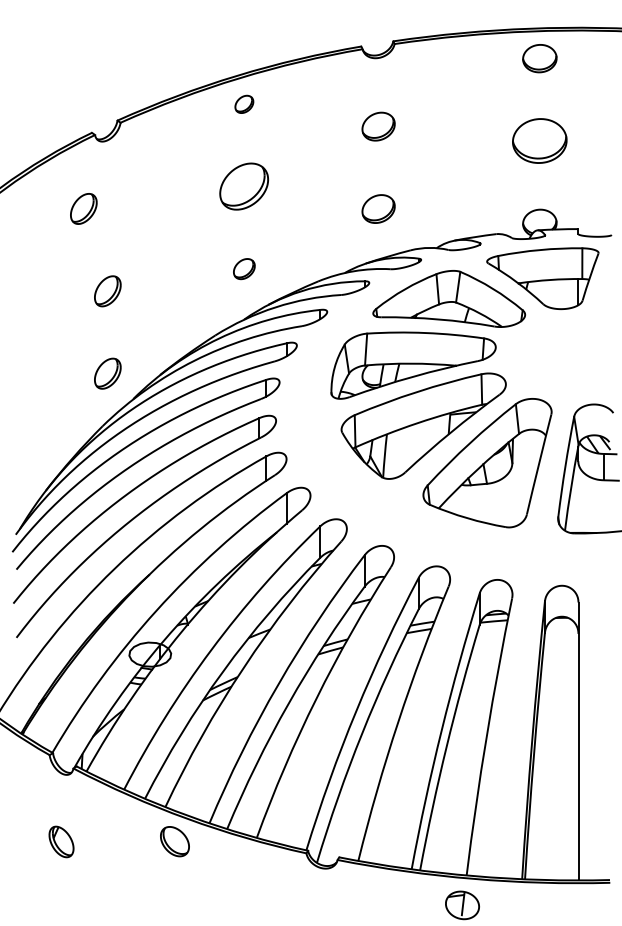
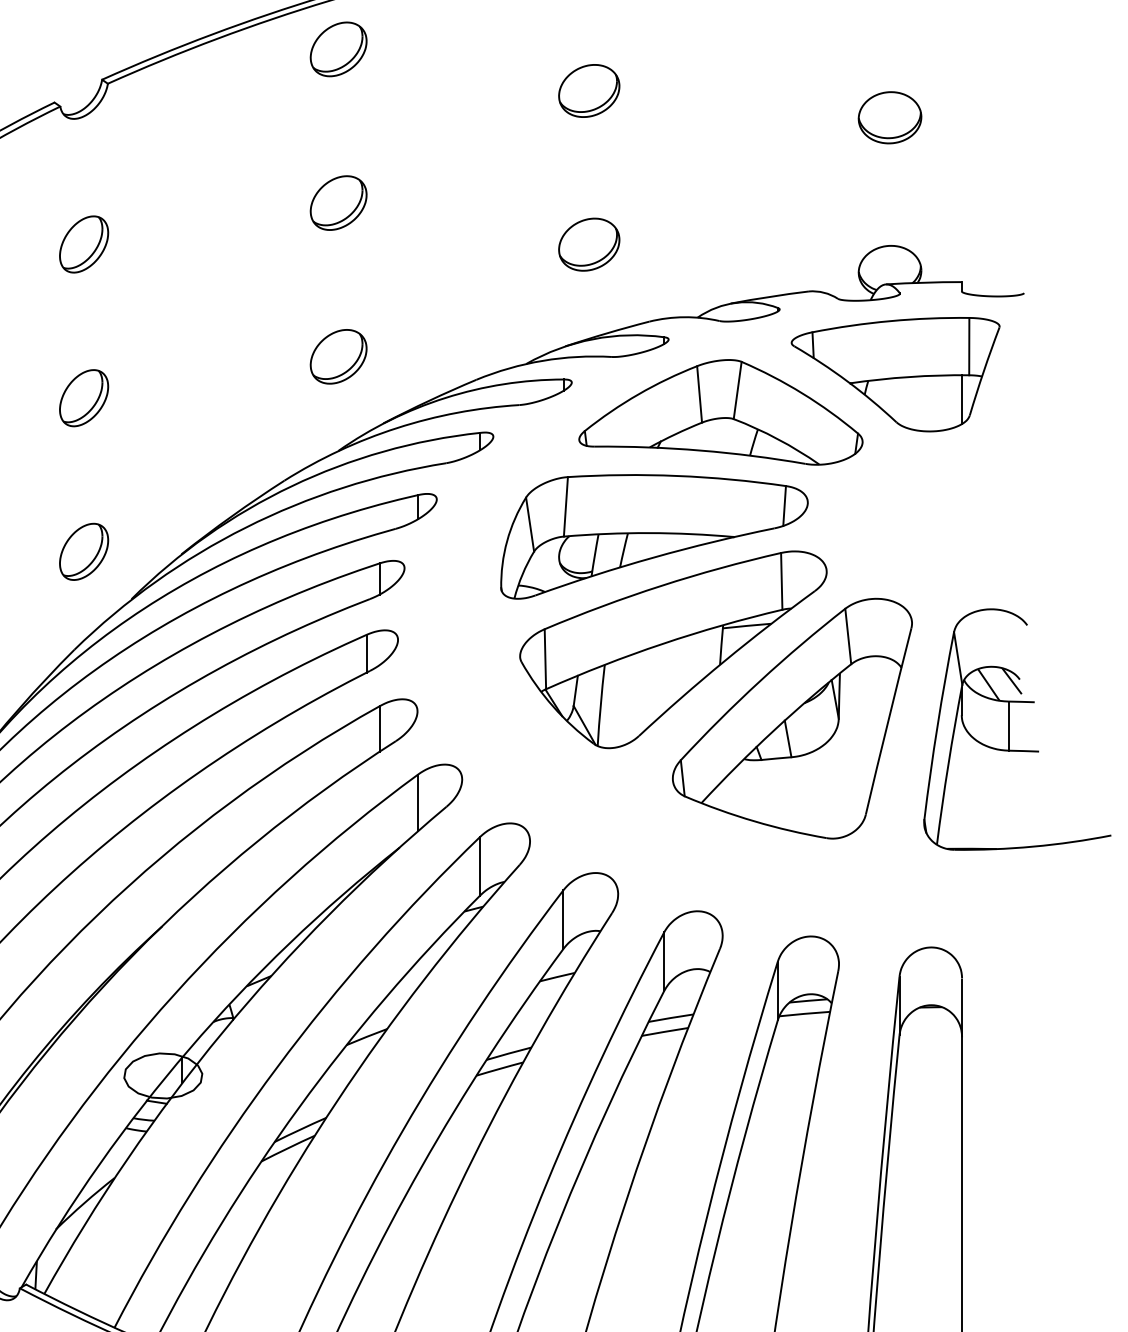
part: (244, 104) -> (339, 49), size x1.67
part: (539, 140) -> (889, 116), size x0.62
part: (244, 186) -> (339, 202), size x0.62
part: (83, 208) -> (83, 243), moved
part: (244, 268) -> (339, 355), size x1.43

